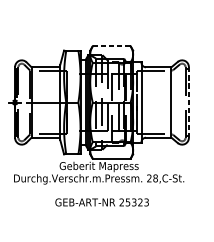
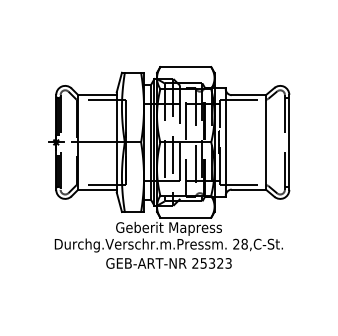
line: (111, 46) -> (185, 67), dashed -> solid
line: (189, 102) -> (289, 142), dashed -> solid
text: (101, 202) -> (168, 263), moved

